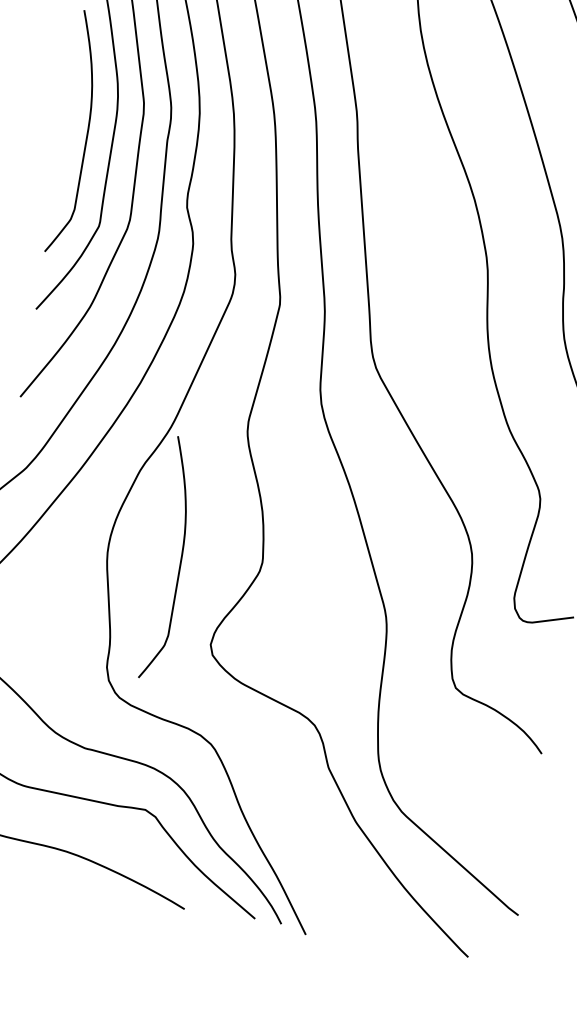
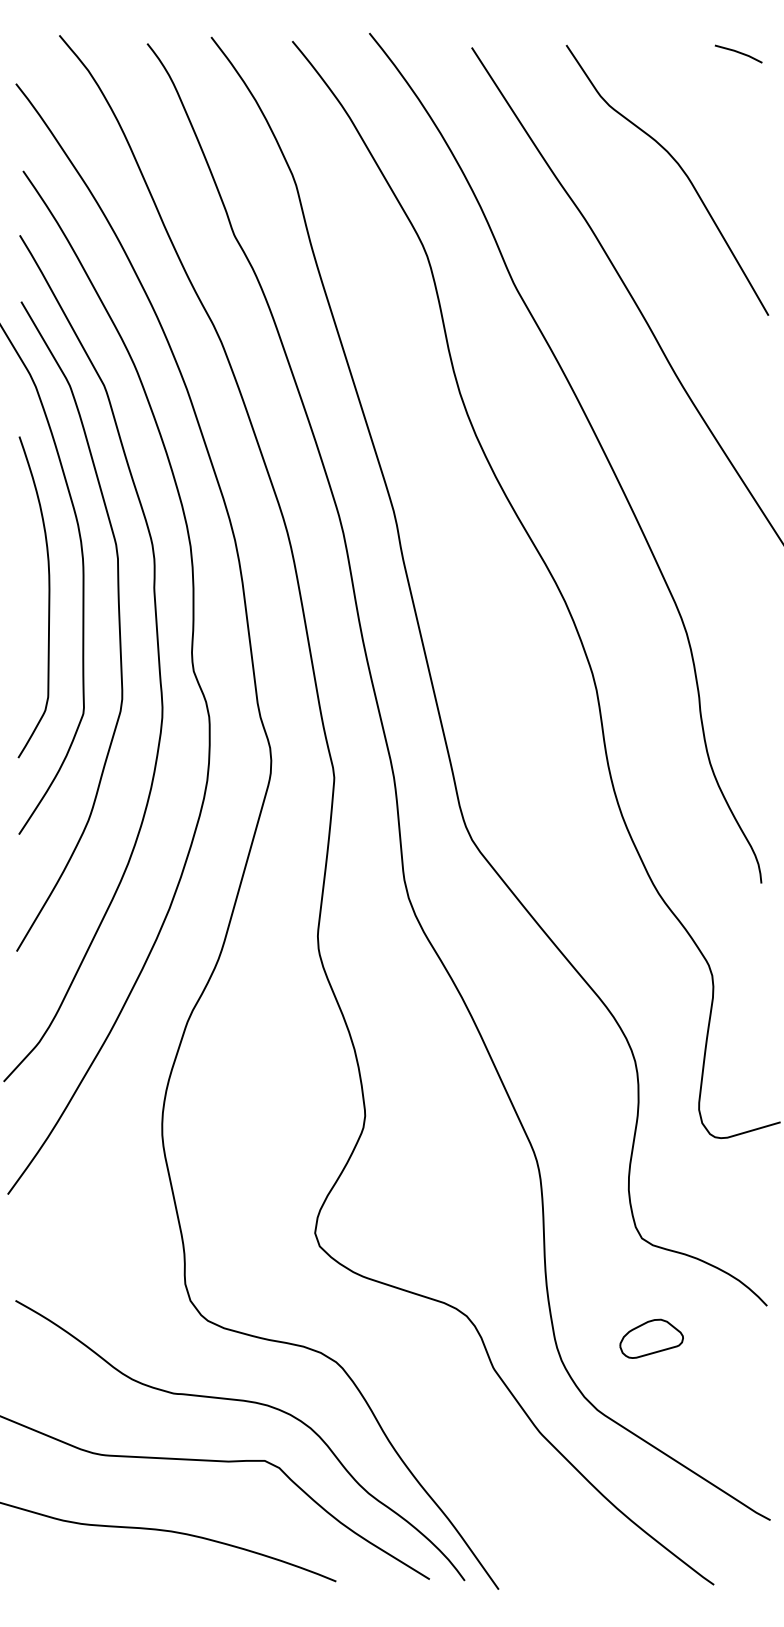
curve: (180, 560) -> (258, 1130), removed
part: (450, 764) -> (651, 1338), added

